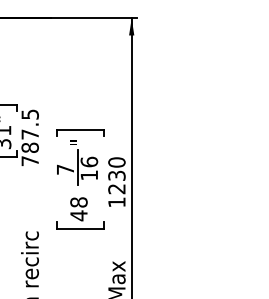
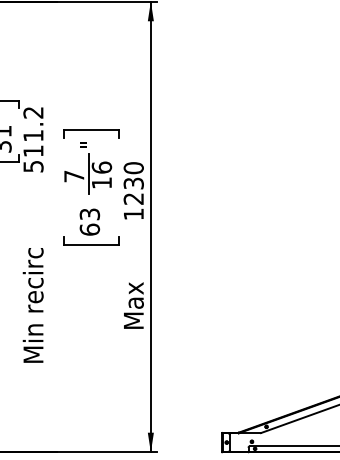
text: (30, 137) -> (33, 139), 787.5 -> 511.2
text: (78, 209) -> (89, 222), 48 -> 63

